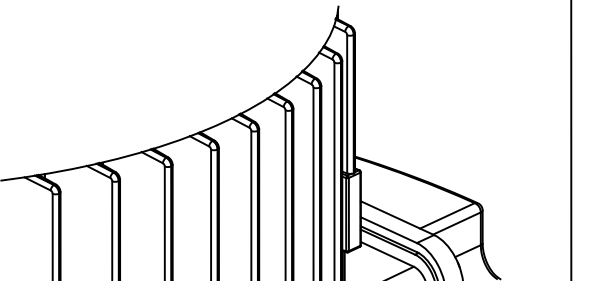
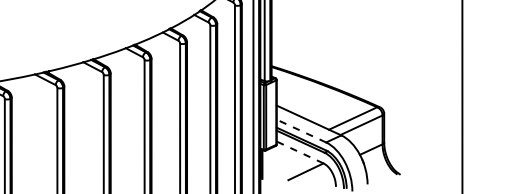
line: (388, 230) -> (301, 131), solid -> dashed
line: (386, 254) -> (299, 152), solid -> dashed

